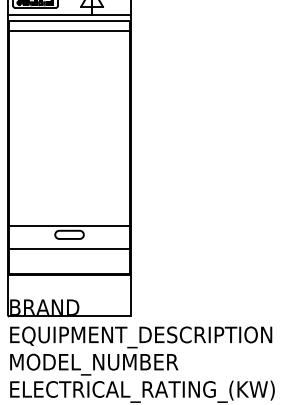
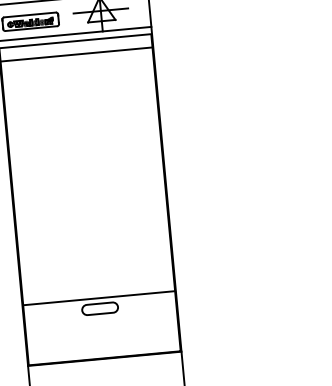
line: (69, 248) -> (101, 325), removed

